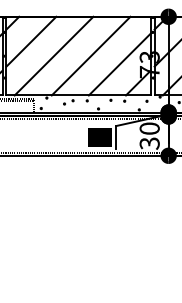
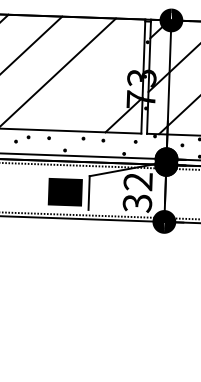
line: (119, 64) -> (97, 87), removed
text: (149, 128) -> (137, 181), 30 -> 32

